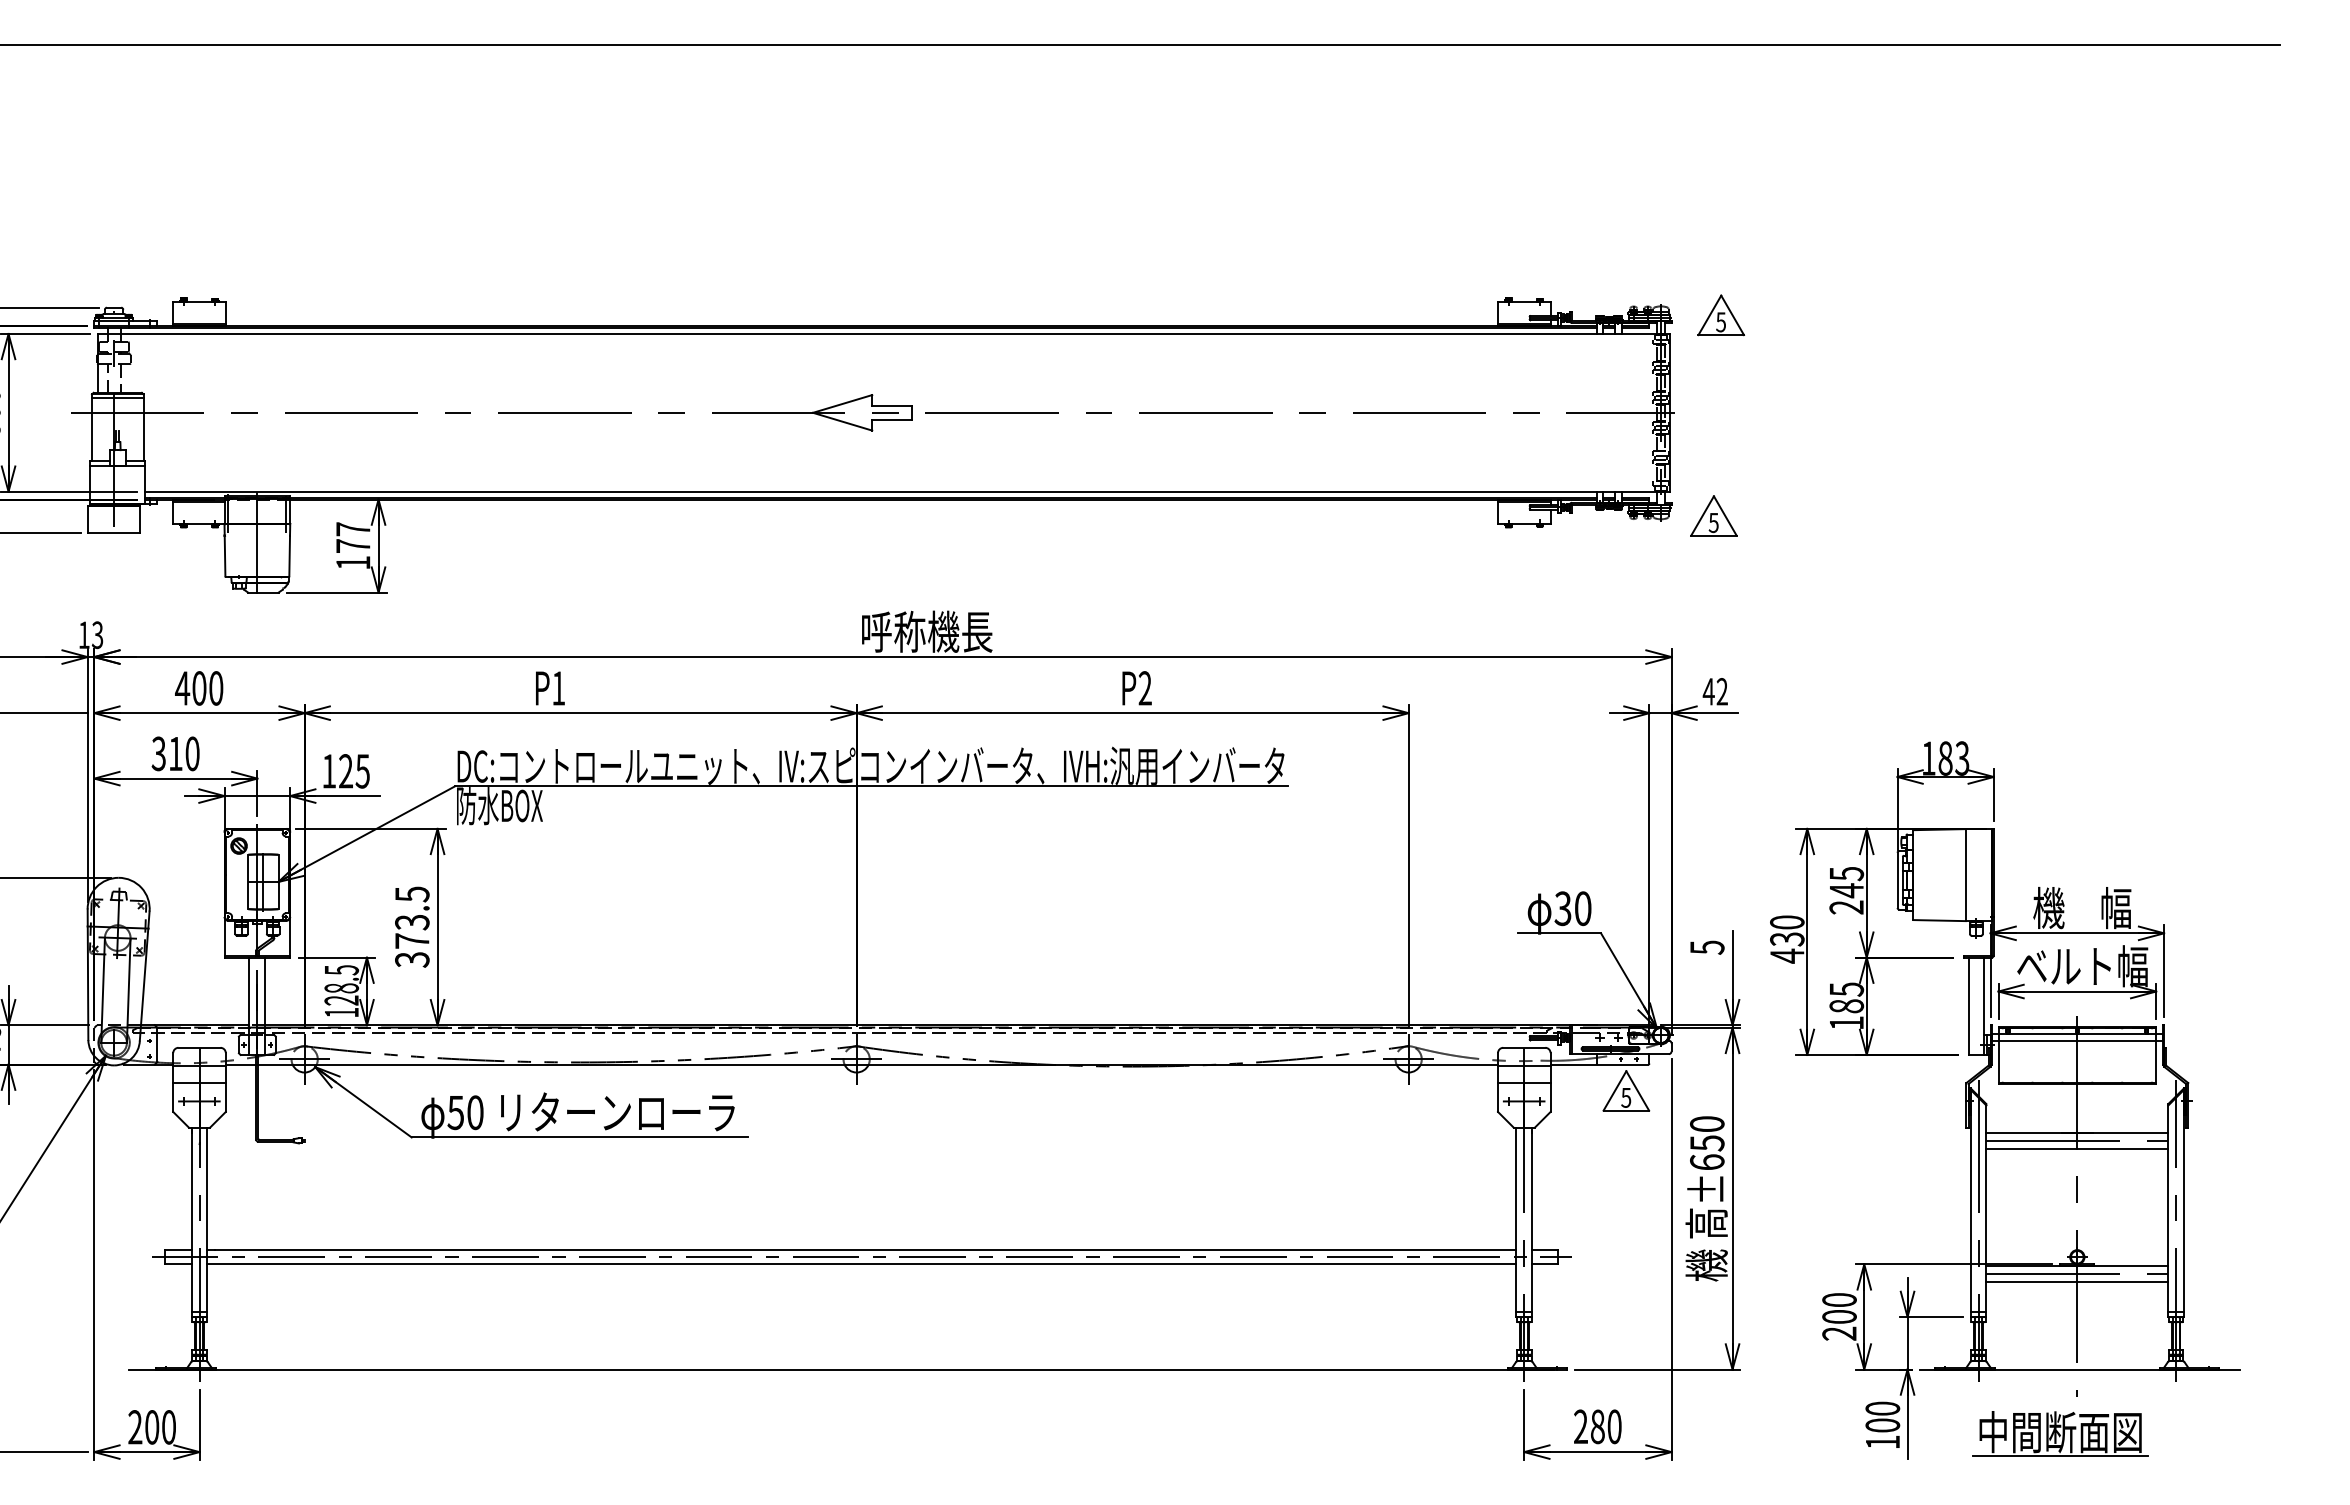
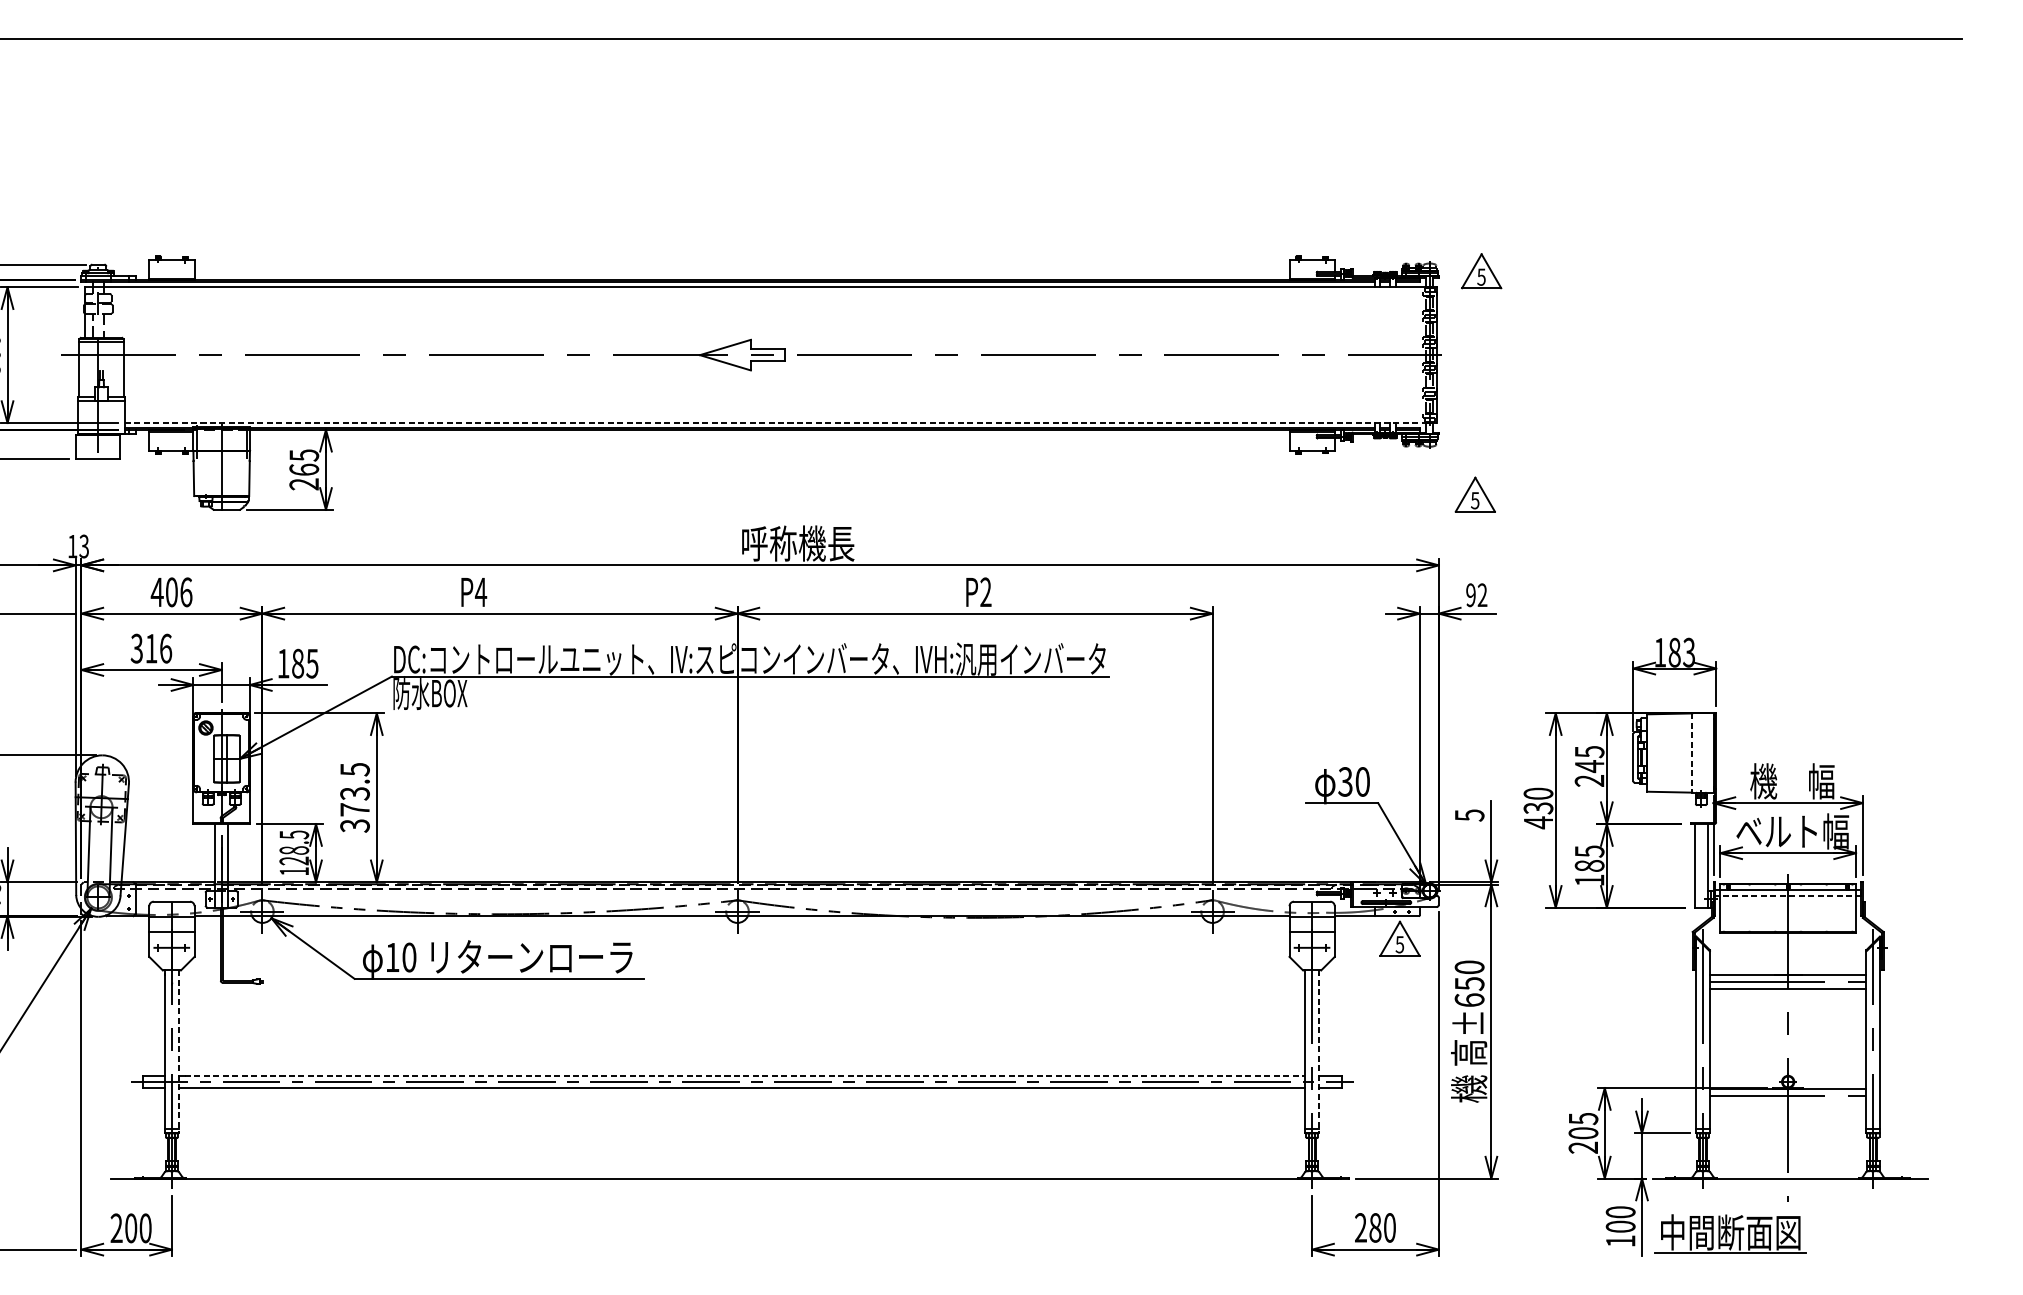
line: (906, 491) -> (780, 422), solid -> dashed
part: (1713, 515) -> (1474, 494), moved
text: (353, 545) -> (304, 469), 177 -> 265
text: (216, 688) -> (186, 592), 400 -> 406
text: (558, 688) -> (480, 592), P1 -> P4
text: (1708, 691) -> (1470, 594), 42 -> 92
text: (192, 753) -> (165, 648), 310 -> 316
text: (346, 771) -> (298, 663), 125 -> 185
line: (1965, 875) -> (1691, 753), solid -> dashed
line: (2076, 1040) -> (1787, 895), solid -> dashed
text: (455, 1113) -> (392, 958), 50 -> 10
line: (207, 1222) -> (178, 1052), solid -> dashed
line: (1532, 1222) -> (1319, 1052), solid -> dashed
line: (865, 1250) -> (745, 1076), solid -> dashed
line: (2077, 1281) -> (1788, 1102), removed
text: (1839, 1300) -> (1583, 1119), 200 -> 205
part: (2060, 1433) -> (1730, 1233), moved

